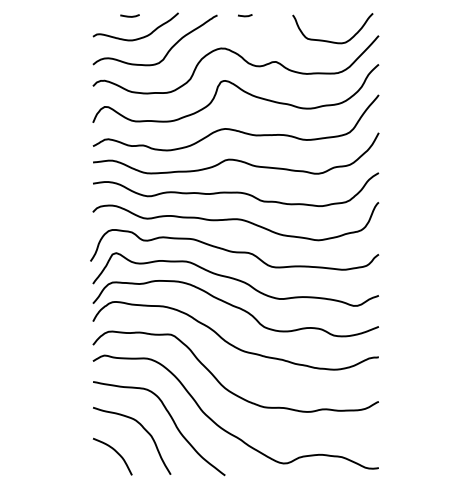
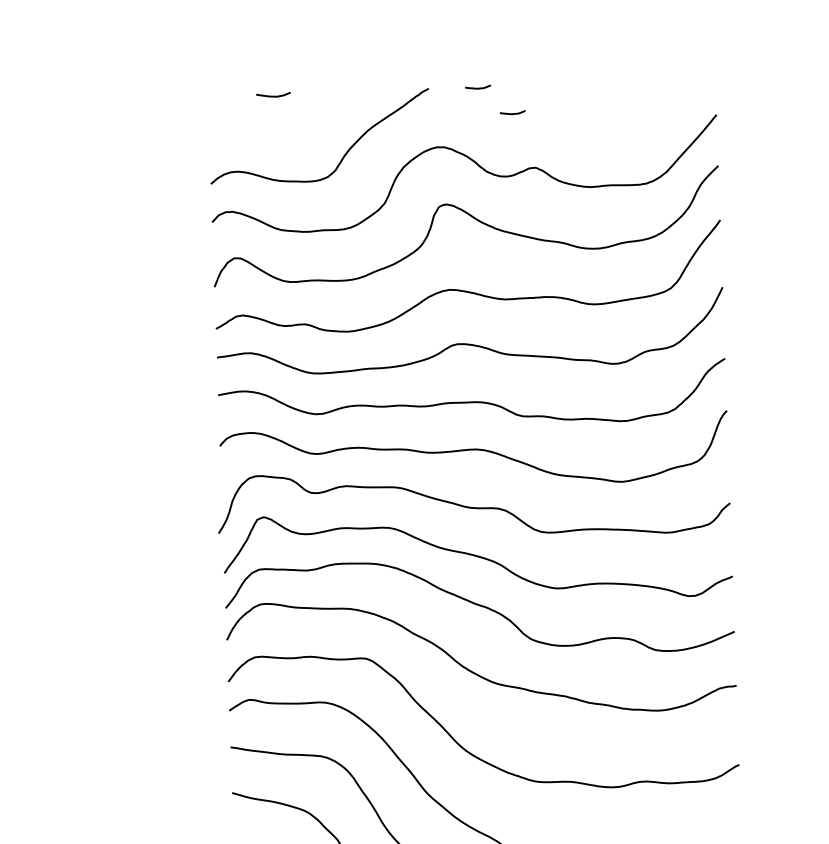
curve: (264, 30) -> (513, 112), added
curve: (139, 37) -> (291, 132), removed
curve: (329, 40) -> (629, 126), removed

